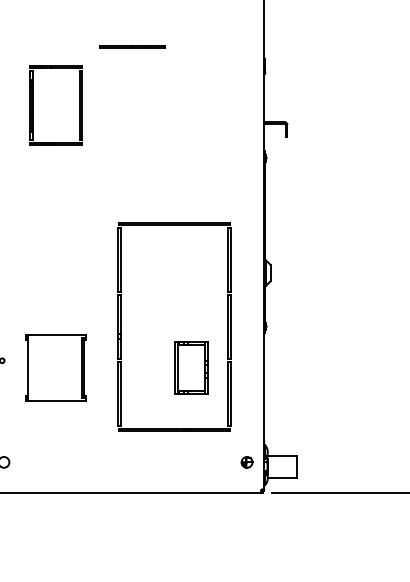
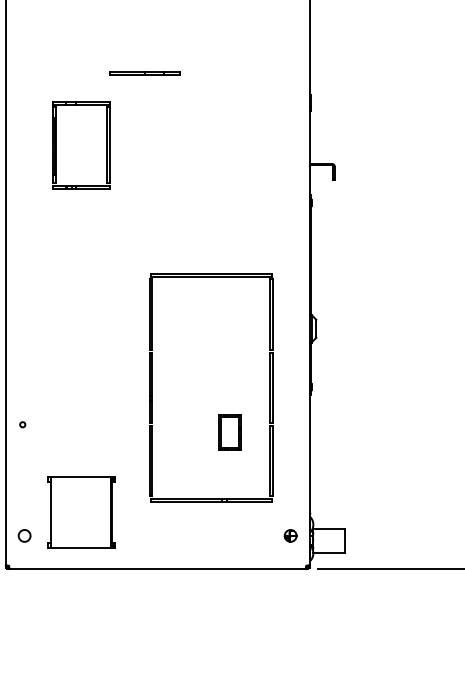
line: (131, 47) -> (144, 73), moved
part: (55, 367) -> (81, 512), moved
part: (191, 367) -> (229, 432), size x0.6

